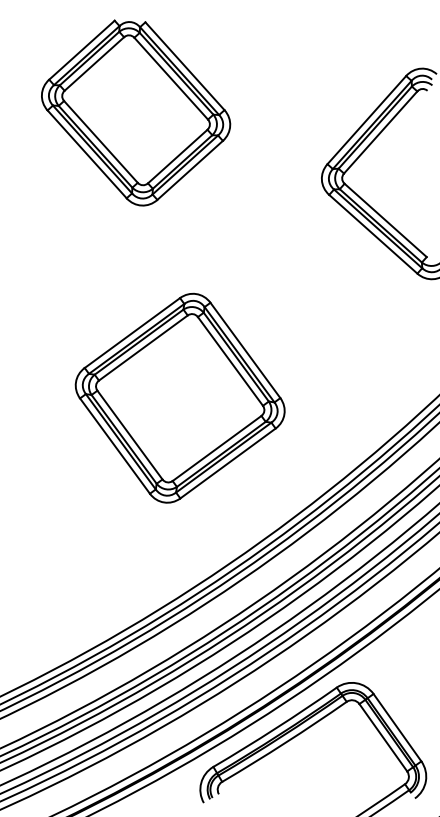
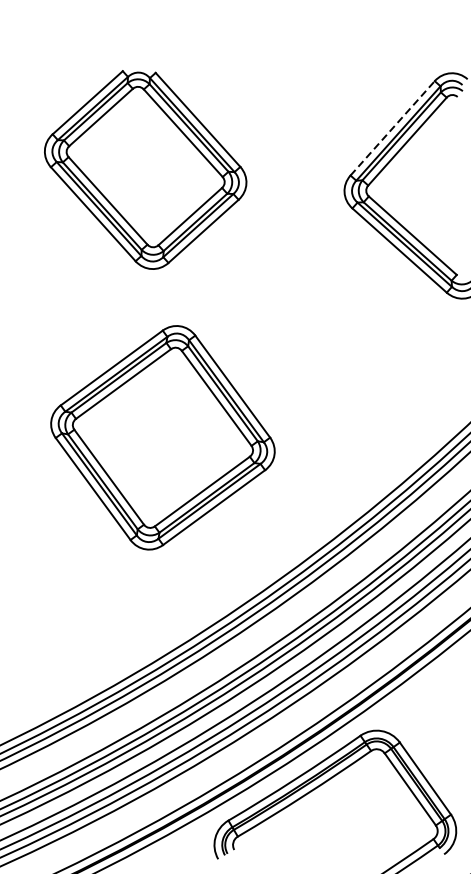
part: (136, 112) -> (146, 169), moved
line: (367, 119) -> (393, 127), solid -> dashed
part: (179, 397) -> (162, 437), moved

